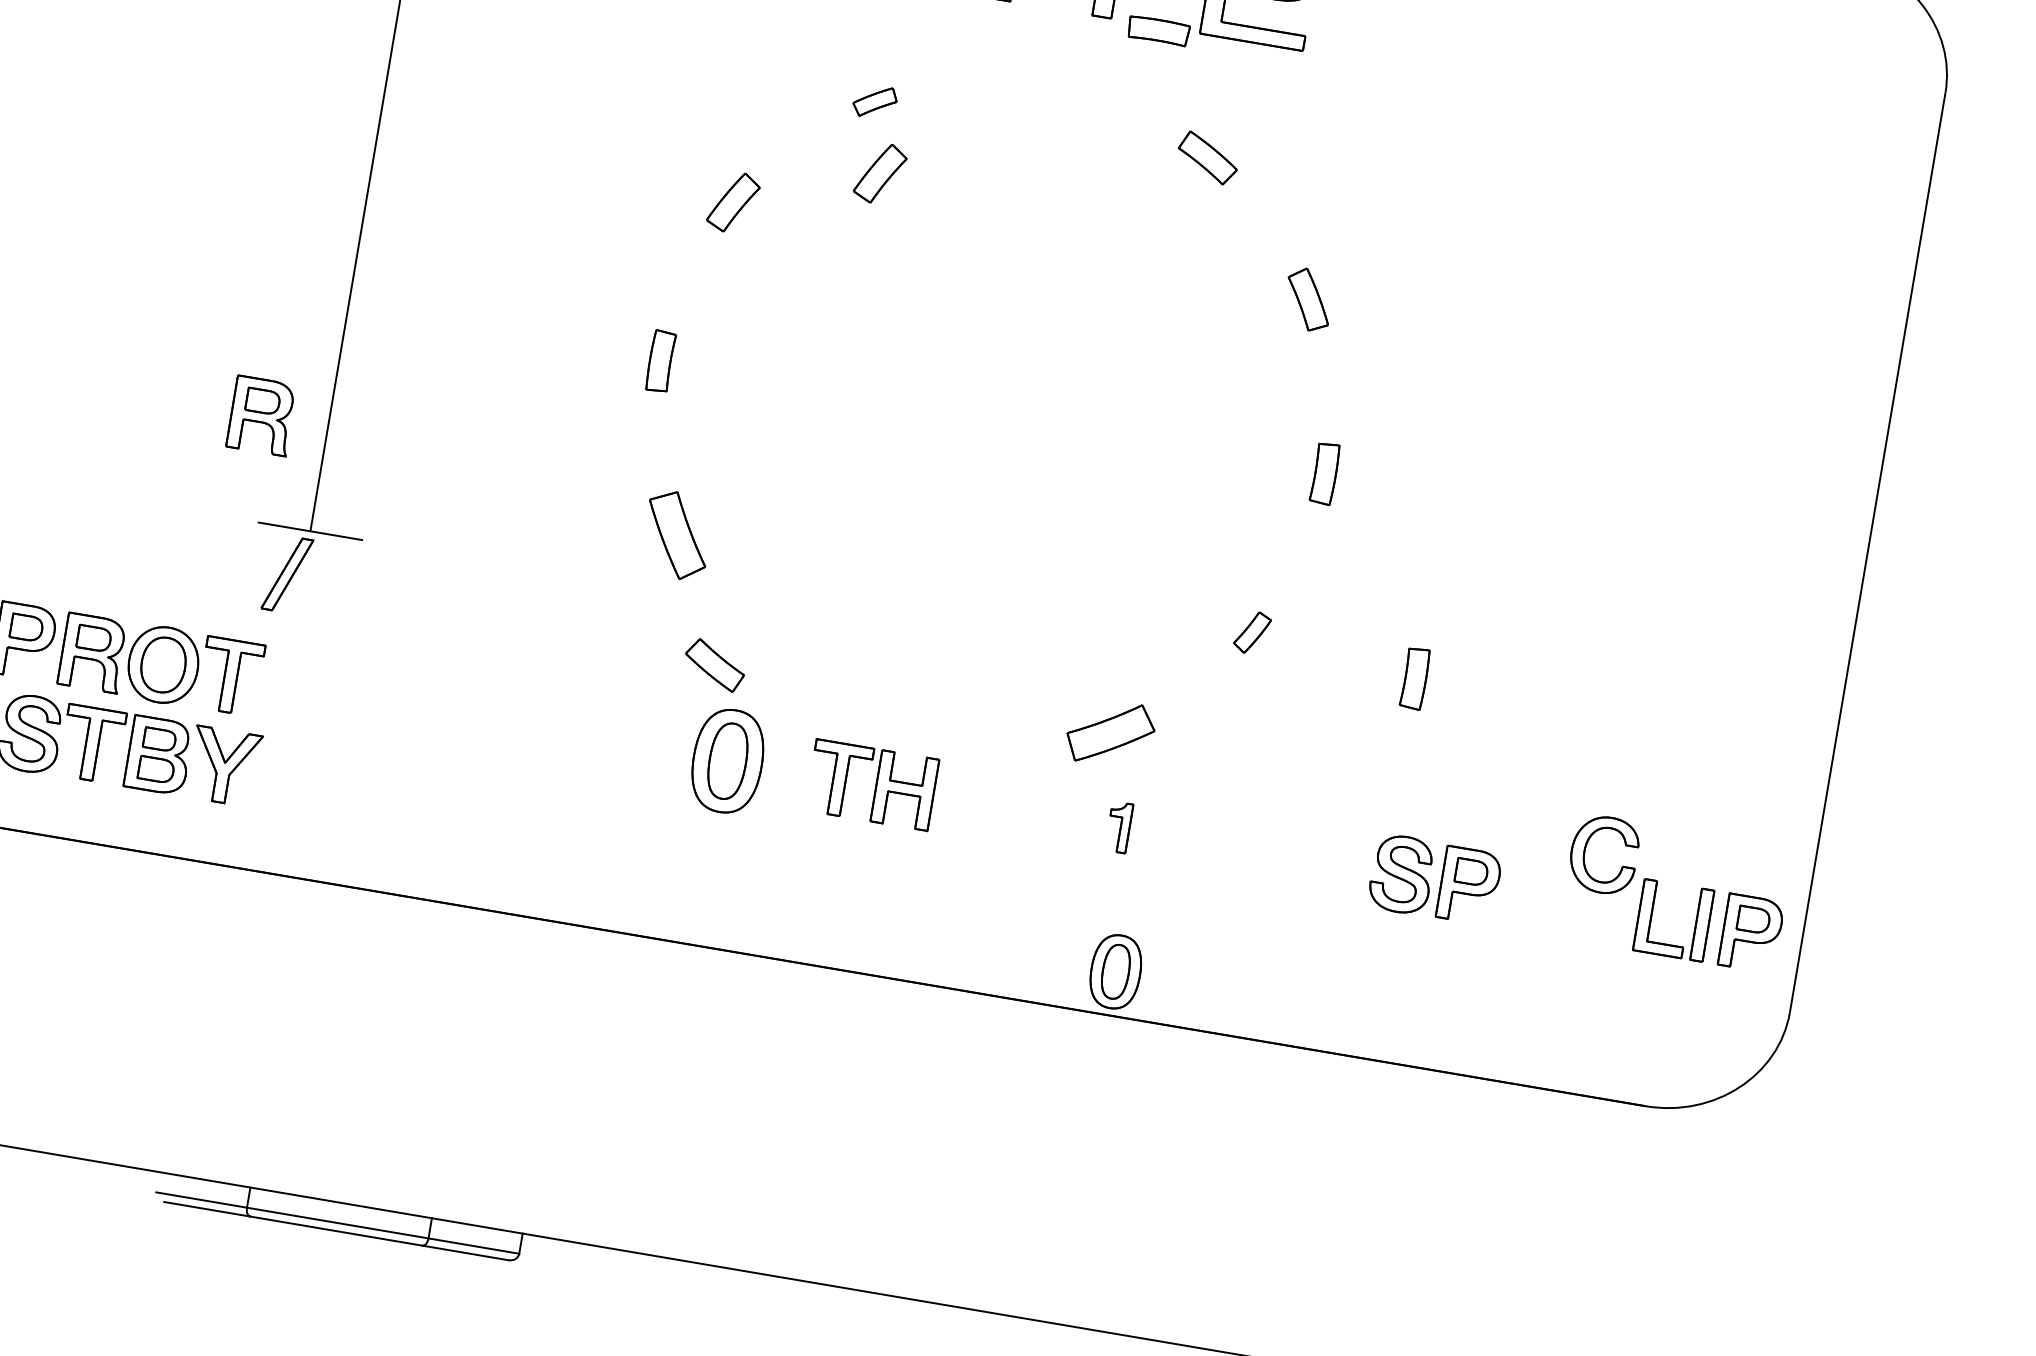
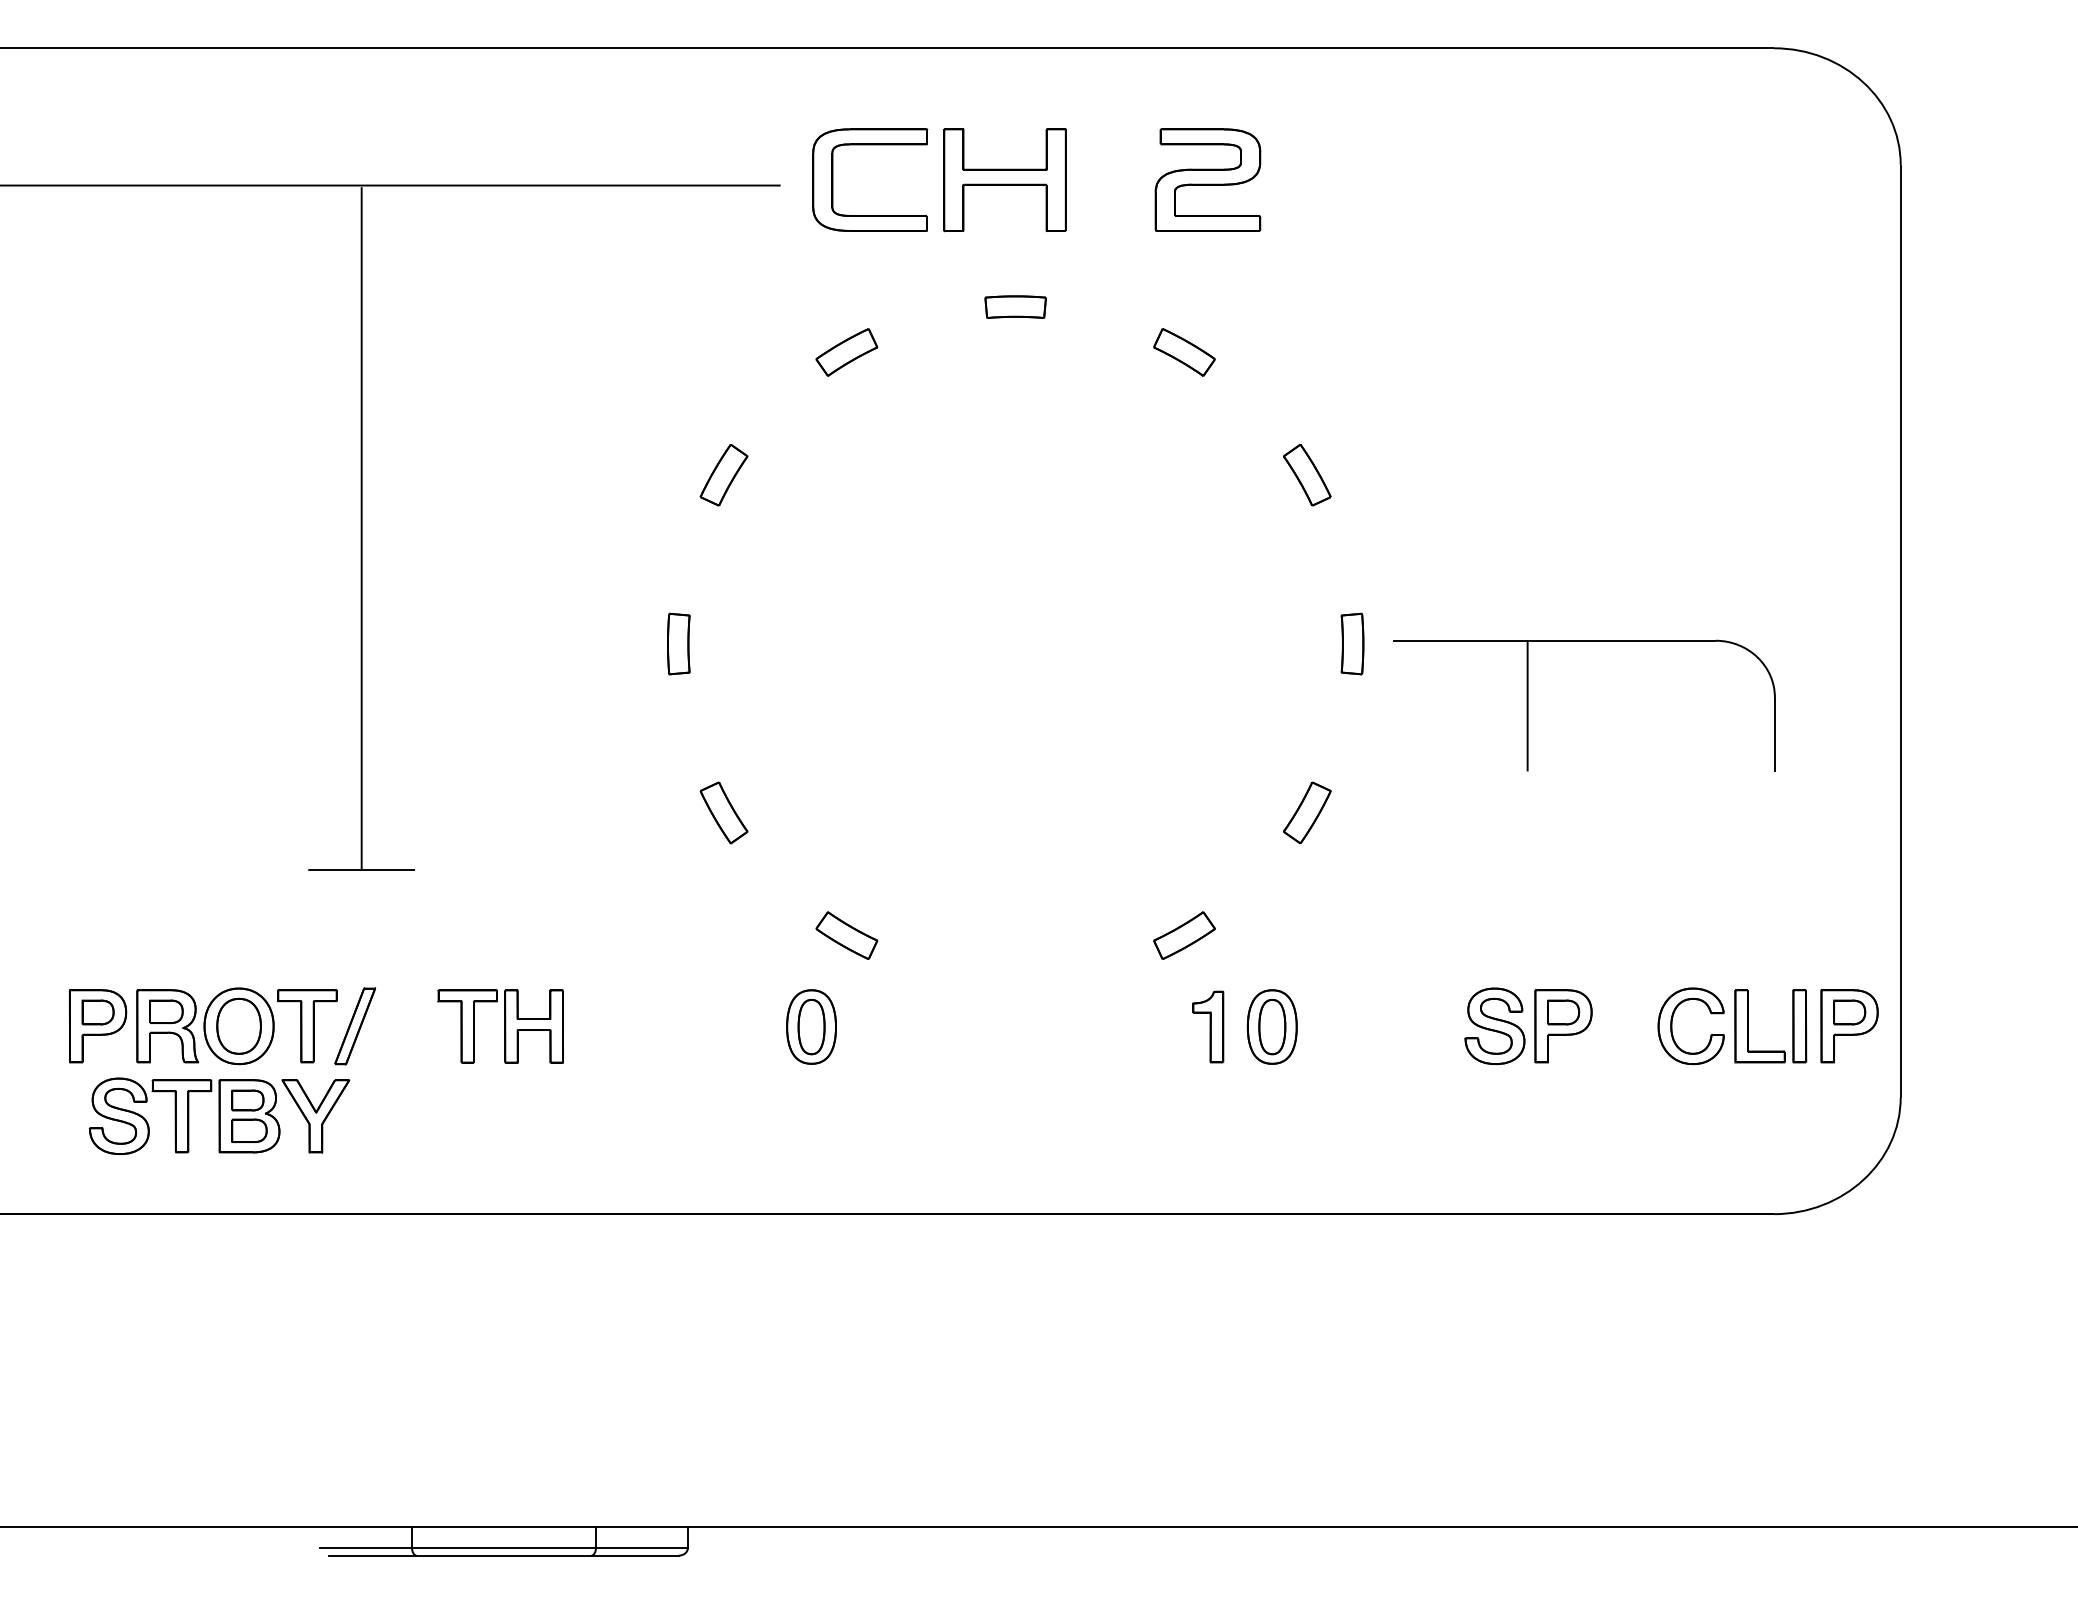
part: (1158, 30) -> (1015, 306), moved
part: (874, 101) -> (846, 352), size x1.43
part: (879, 173) -> (863, 422), removed
part: (261, 416) -> (294, 764), removed
part: (676, 534) -> (723, 812), size x0.71
part: (1488, 563) -> (1528, 705), added
part: (286, 574) -> (354, 1026), moved
part: (1252, 632) -> (1307, 812), size x1.43
part: (714, 665) -> (846, 935), moved
part: (1415, 678) -> (1475, 830), removed
part: (1110, 733) -> (1184, 935), size x0.71
part: (727, 760) -> (811, 1026), size x0.71
part: (871, 784) -> (500, 1026), moved
part: (1119, 826) -> (1208, 1026), size x1.43
part: (1585, 851) -> (1672, 1026), moved
part: (1115, 971) -> (1271, 1026), moved

